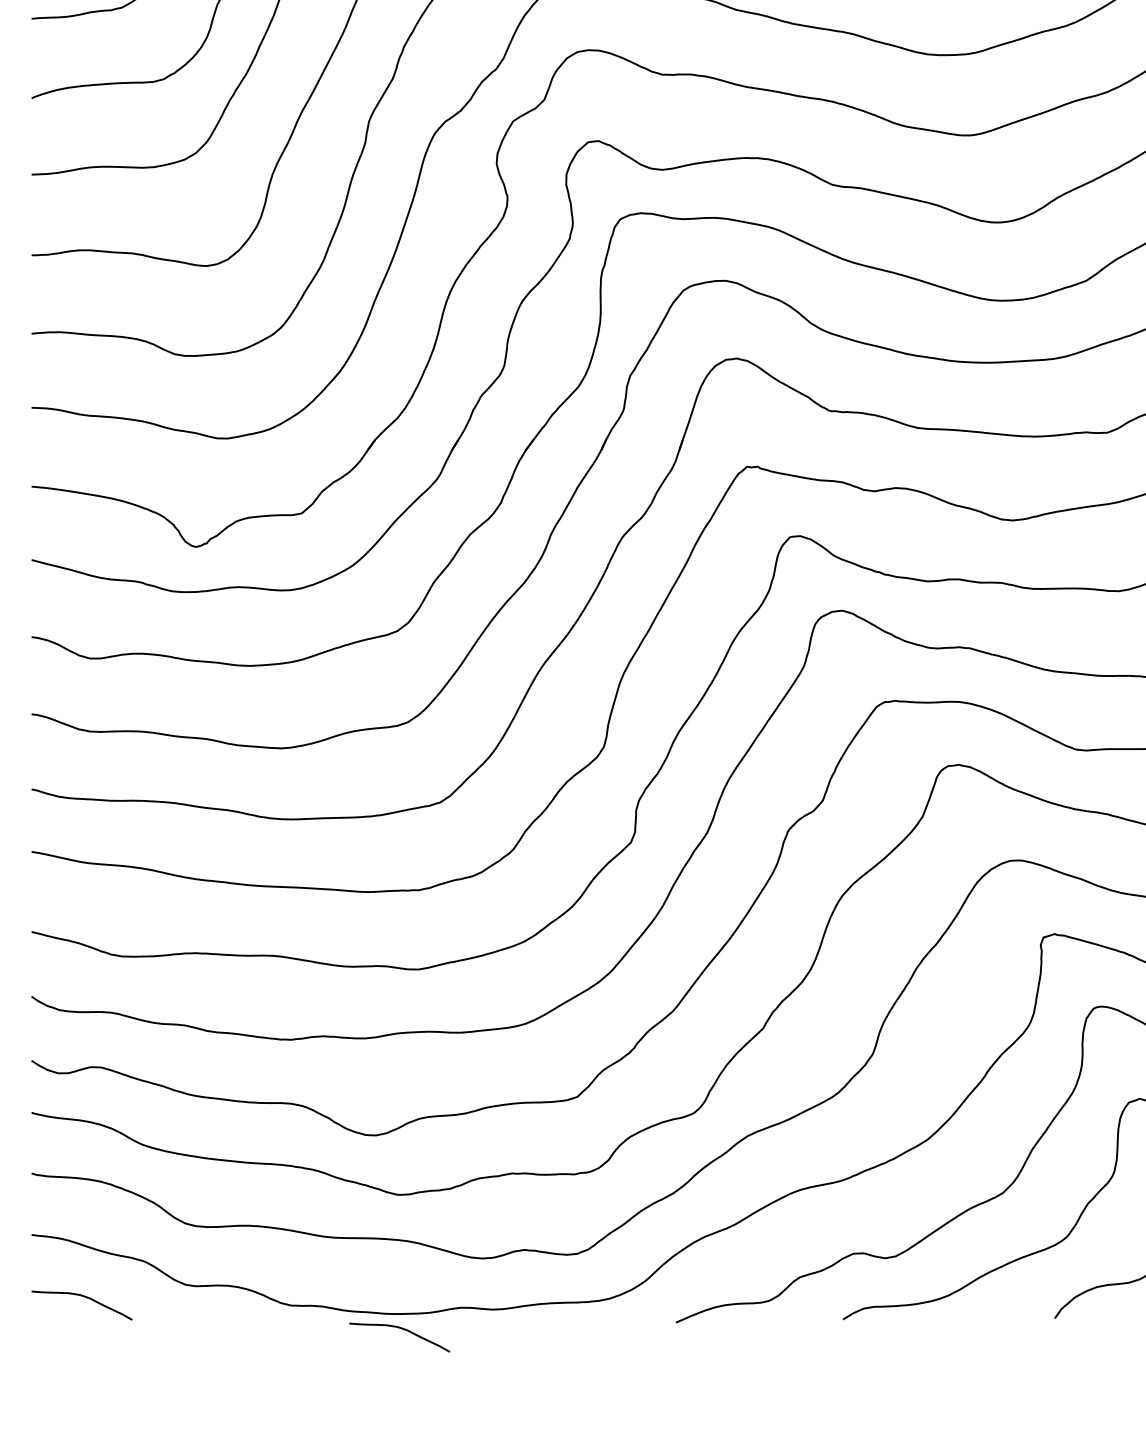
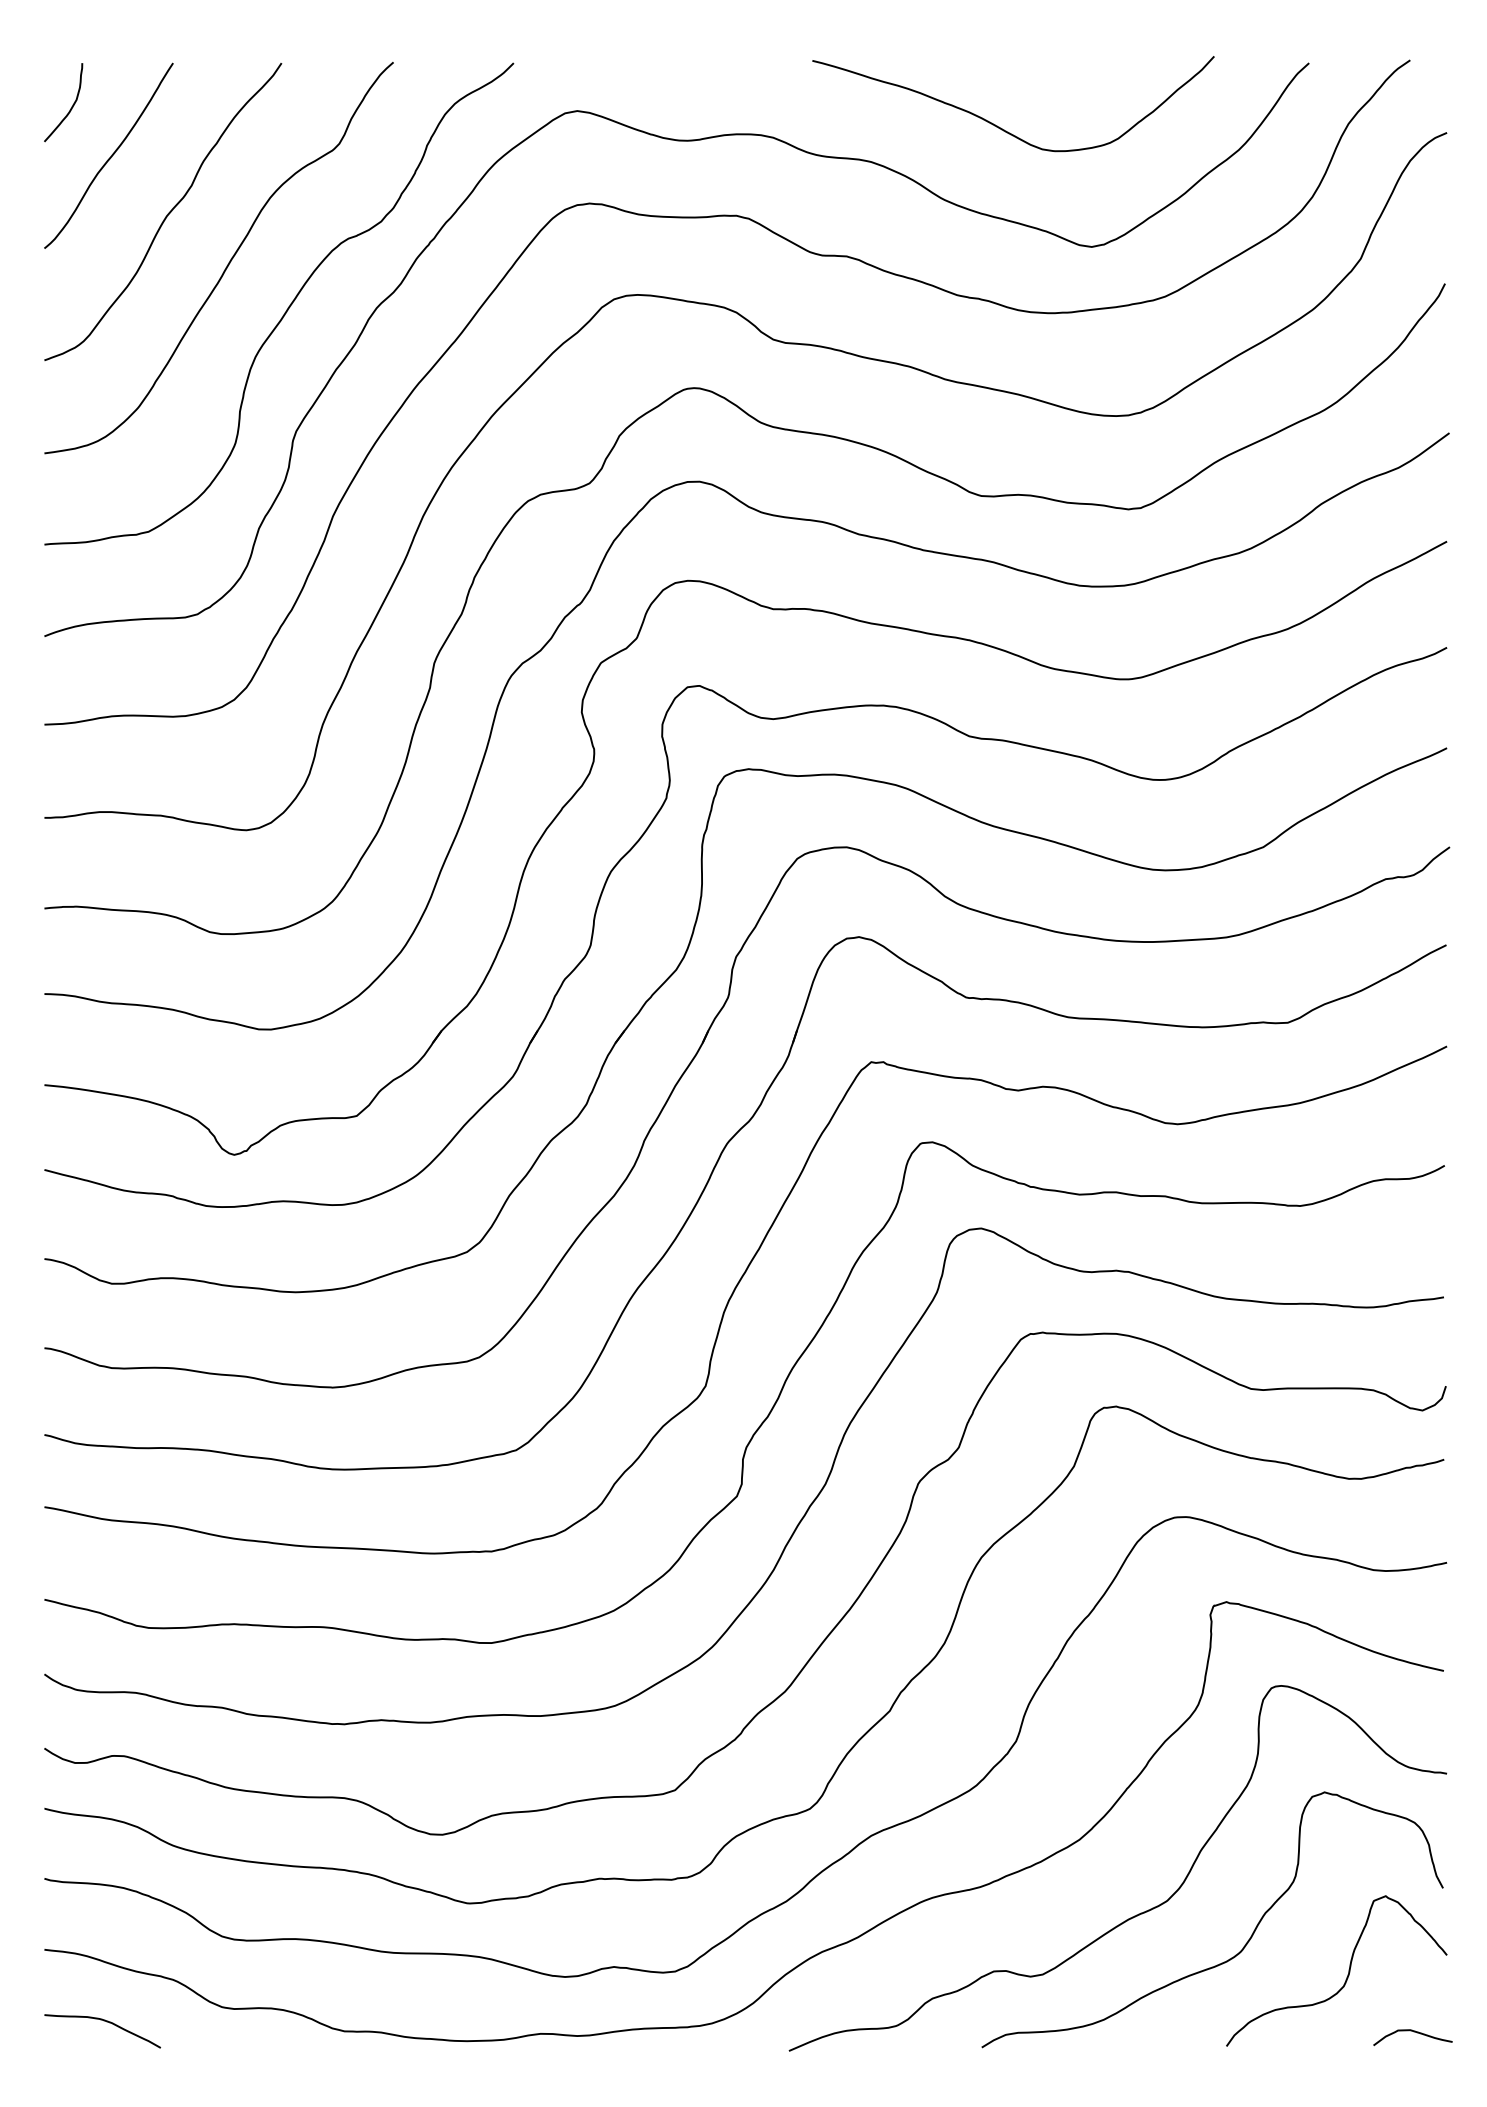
curve: (402, 1329) -> (473, 2059), removed

